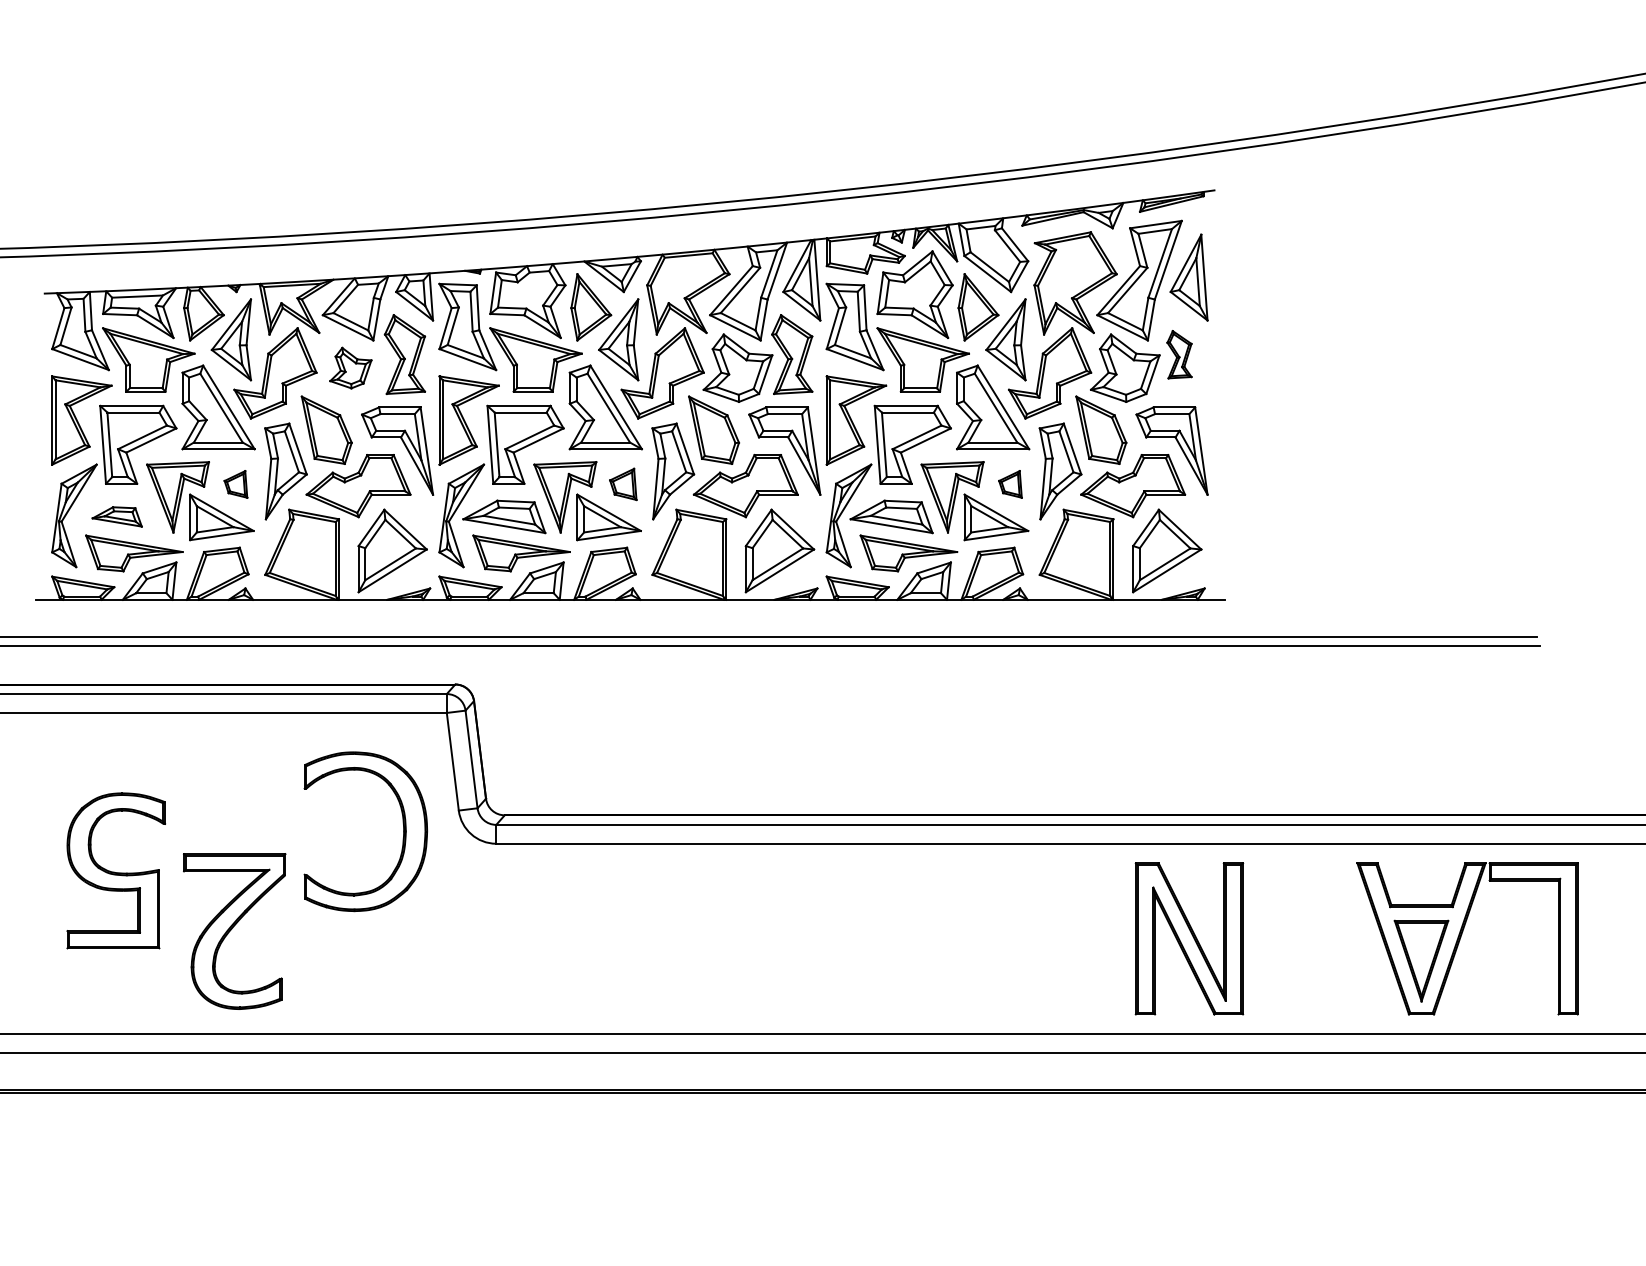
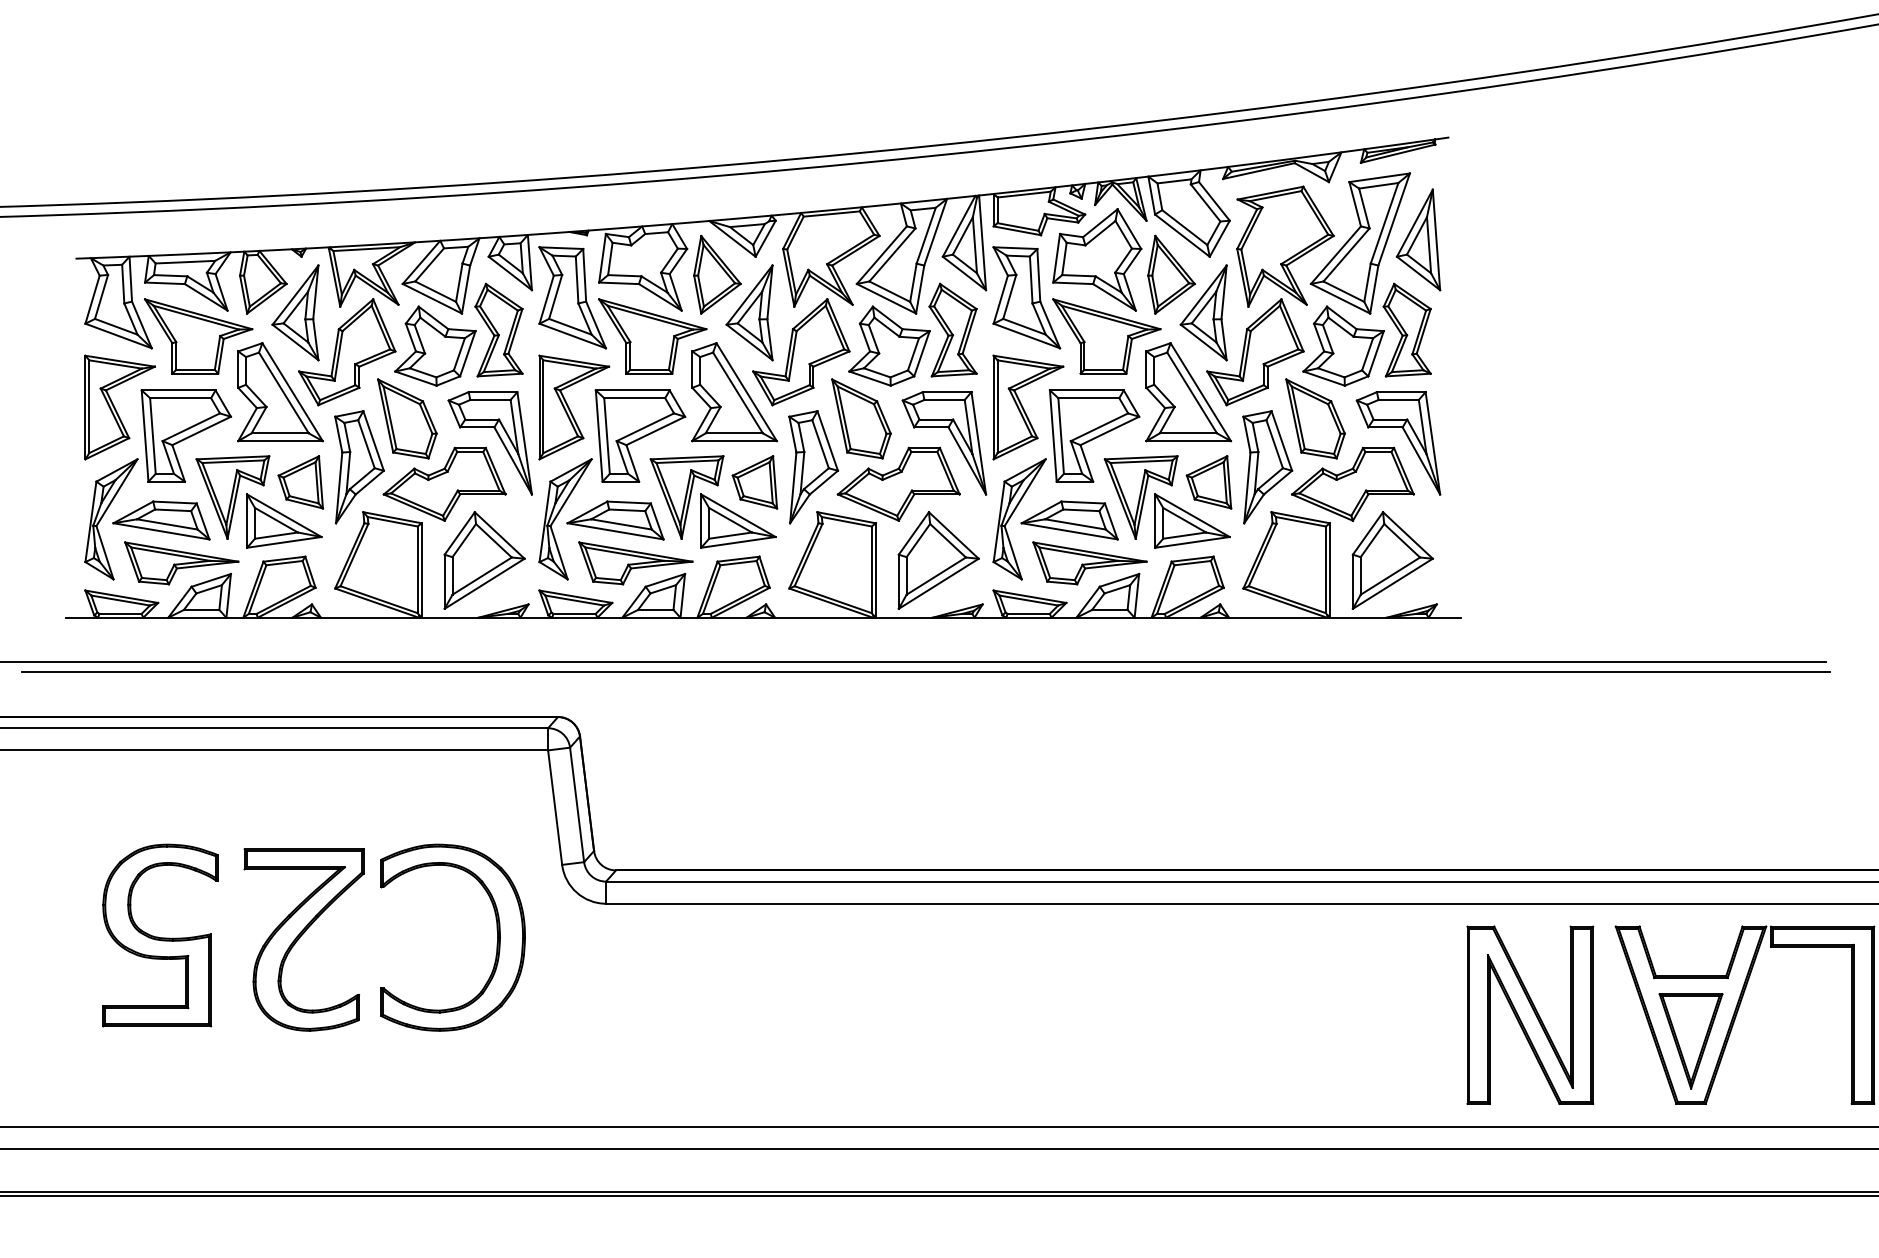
part: (1179, 354) -> (1407, 330), size x1.67
part: (350, 367) -> (435, 345), size x1.67
part: (235, 484) -> (300, 482), size x1.67
part: (623, 484) -> (755, 482), size x1.43
part: (1010, 484) -> (1209, 482), size x1.67
part: (117, 516) -> (161, 520), size x1.67
part: (402, 838) -> (496, 945), moved
part: (234, 931) -> (303, 939), moved
part: (1189, 938) -> (1530, 1014), moved

